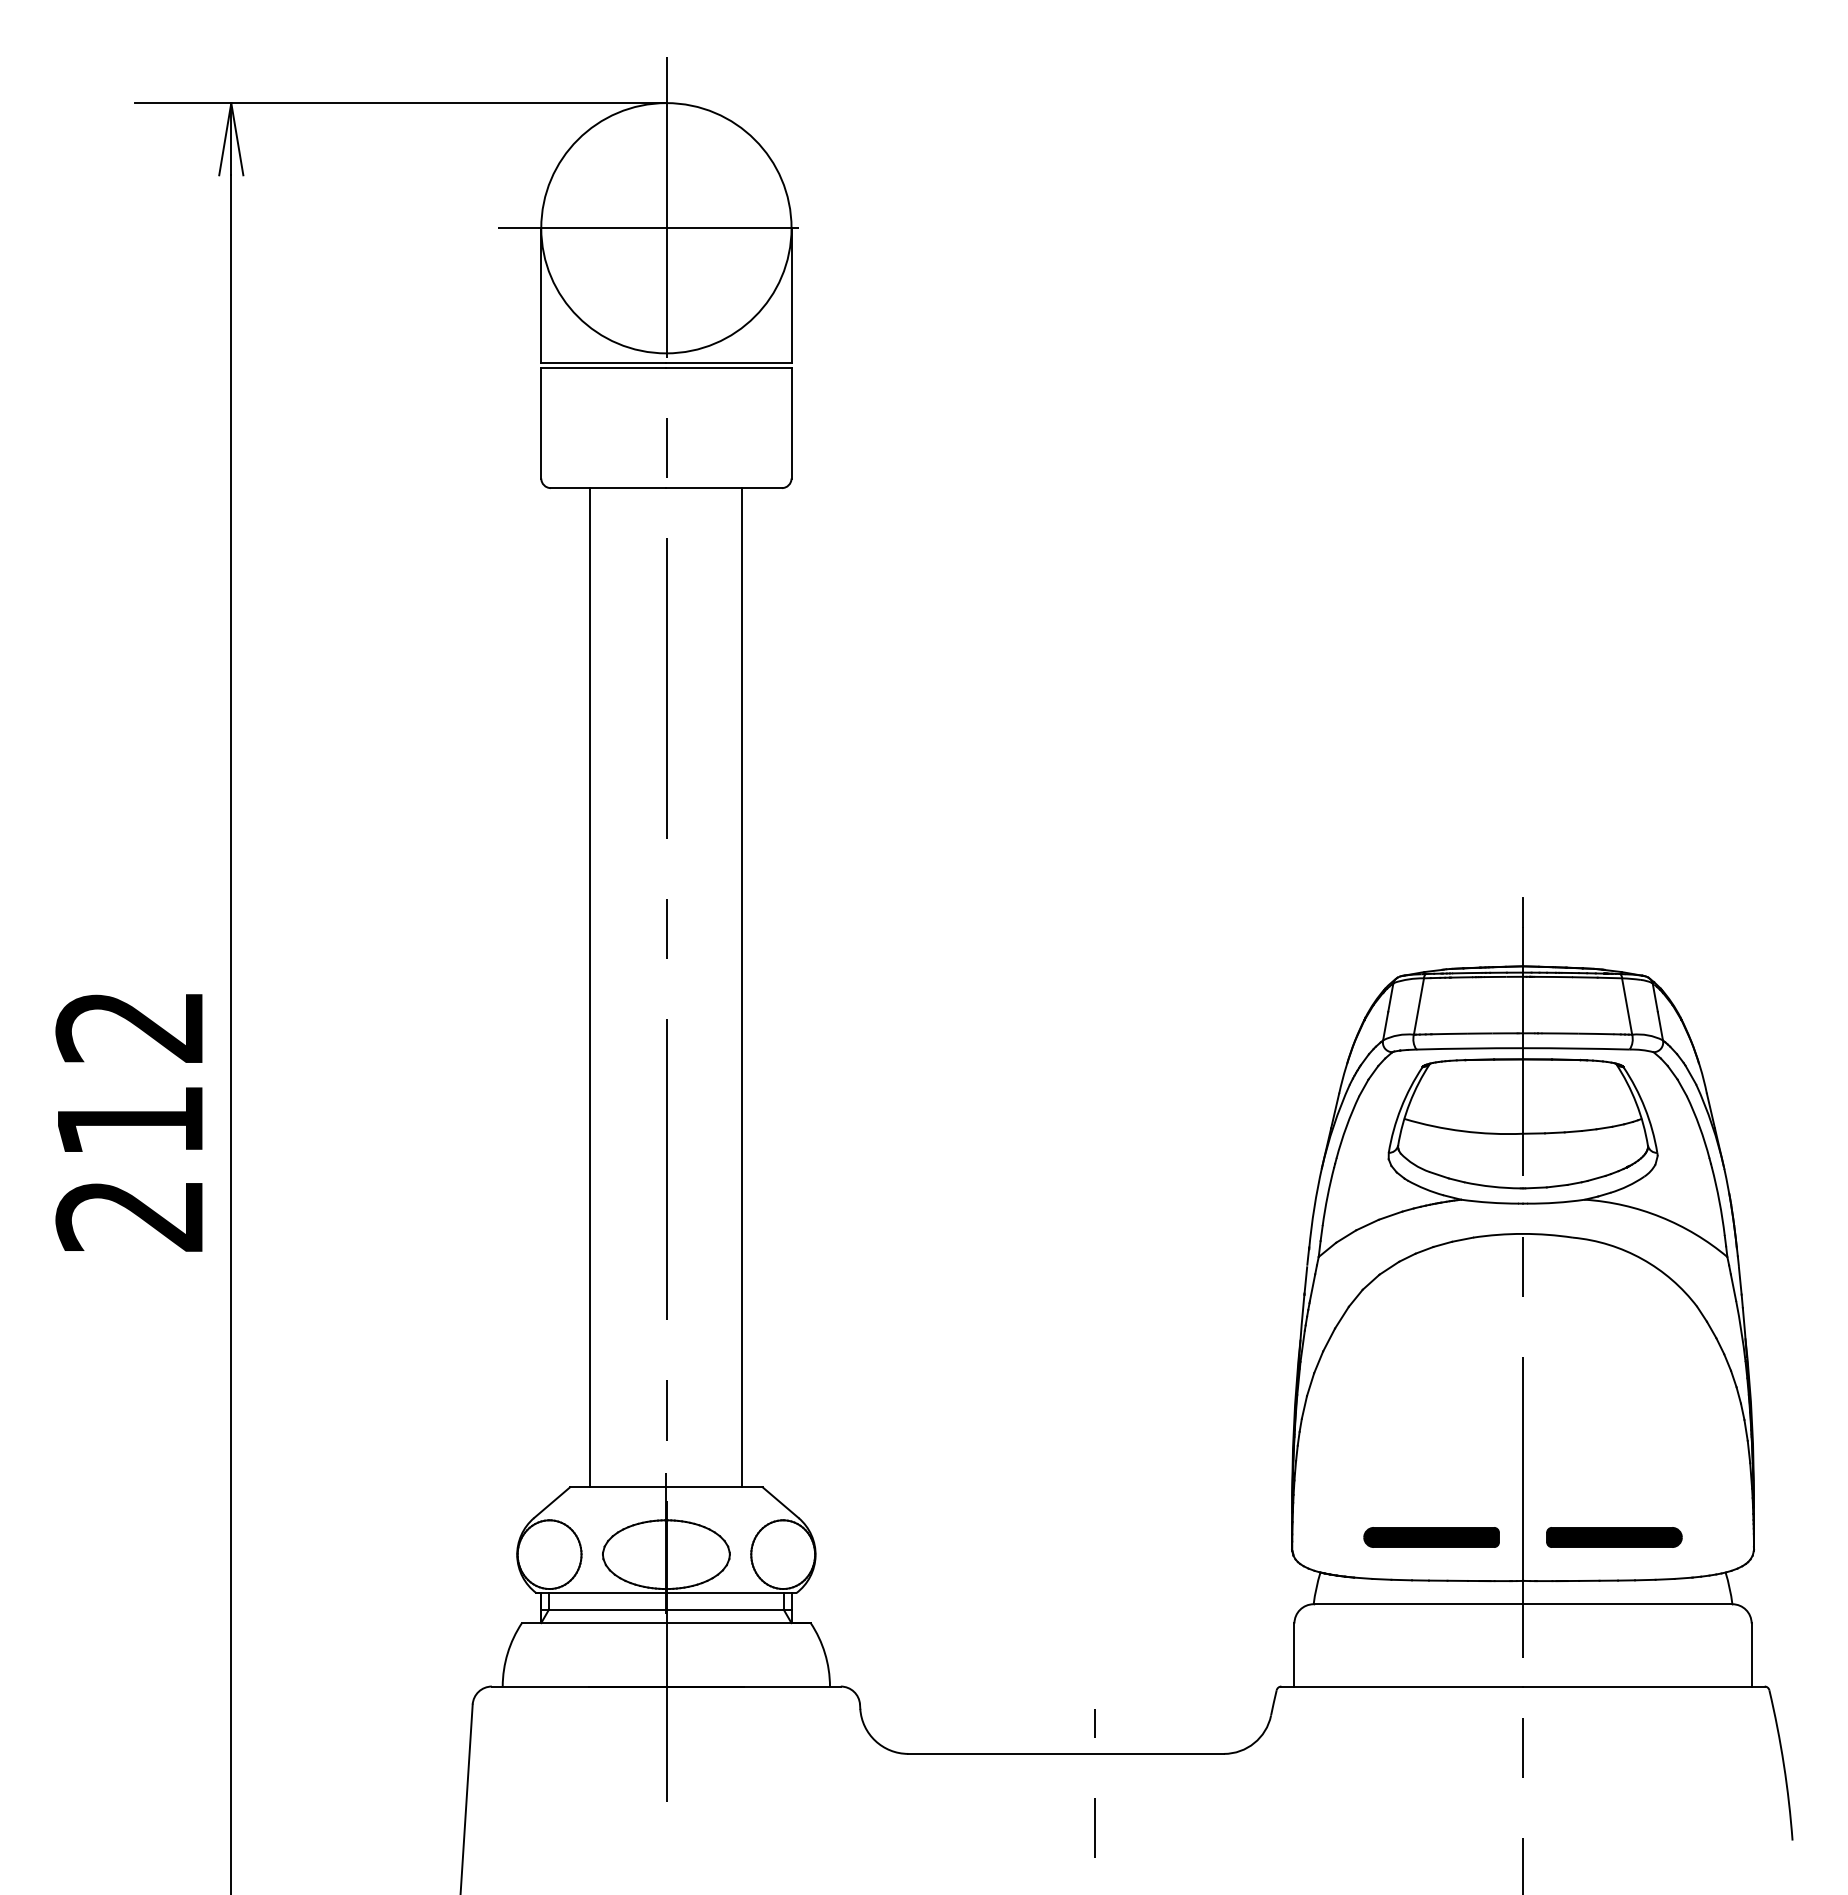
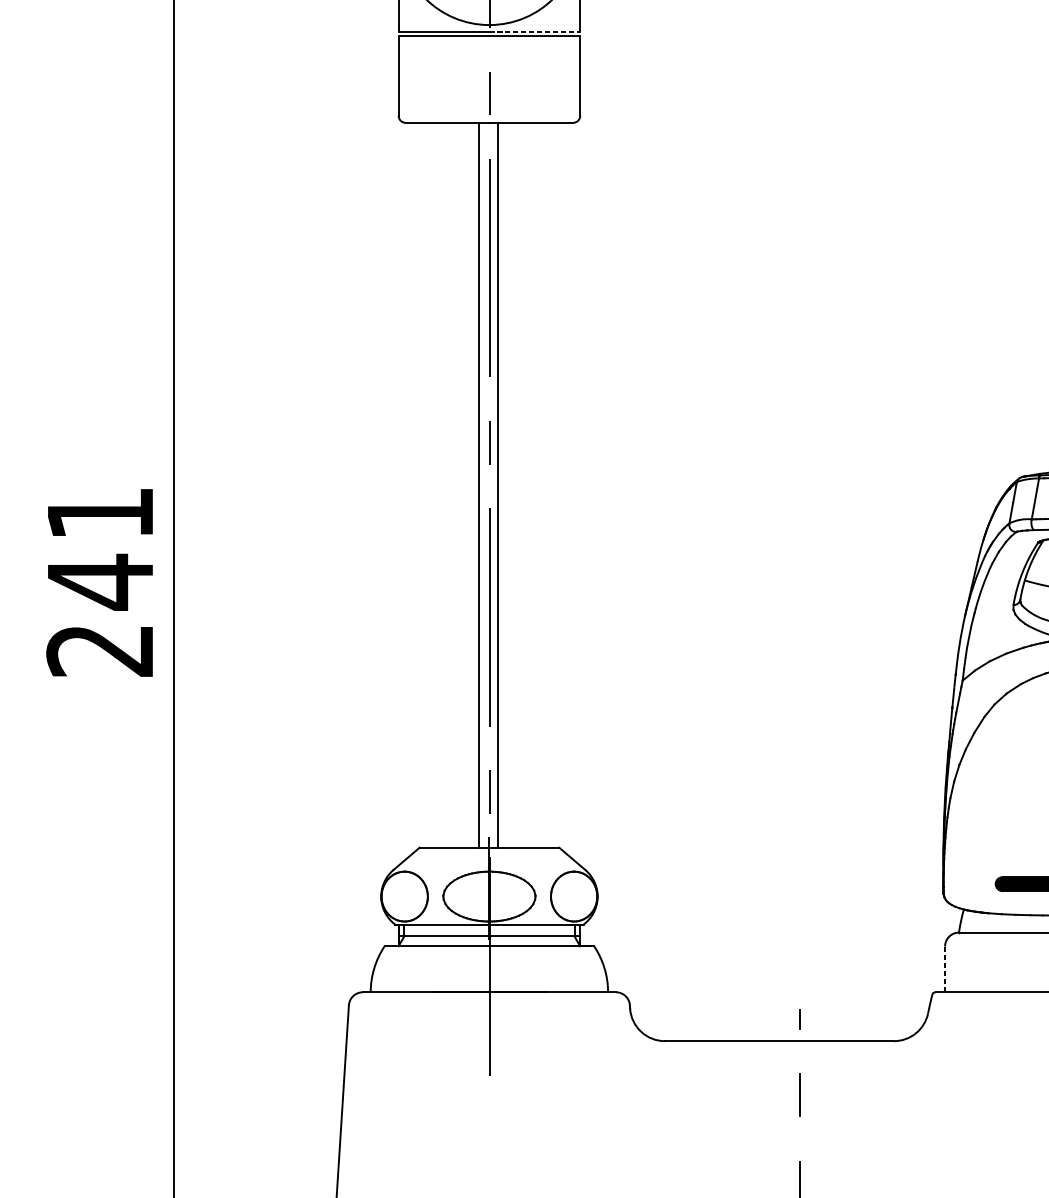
line: (728, 363) -> (534, 32), solid -> dashed
line: (590, 987) -> (479, 485), moved
line: (742, 987) -> (498, 485), moved
text: (128, 1076) -> (99, 549), 212 -> 241
line: (1294, 1655) -> (945, 969), solid -> dashed

